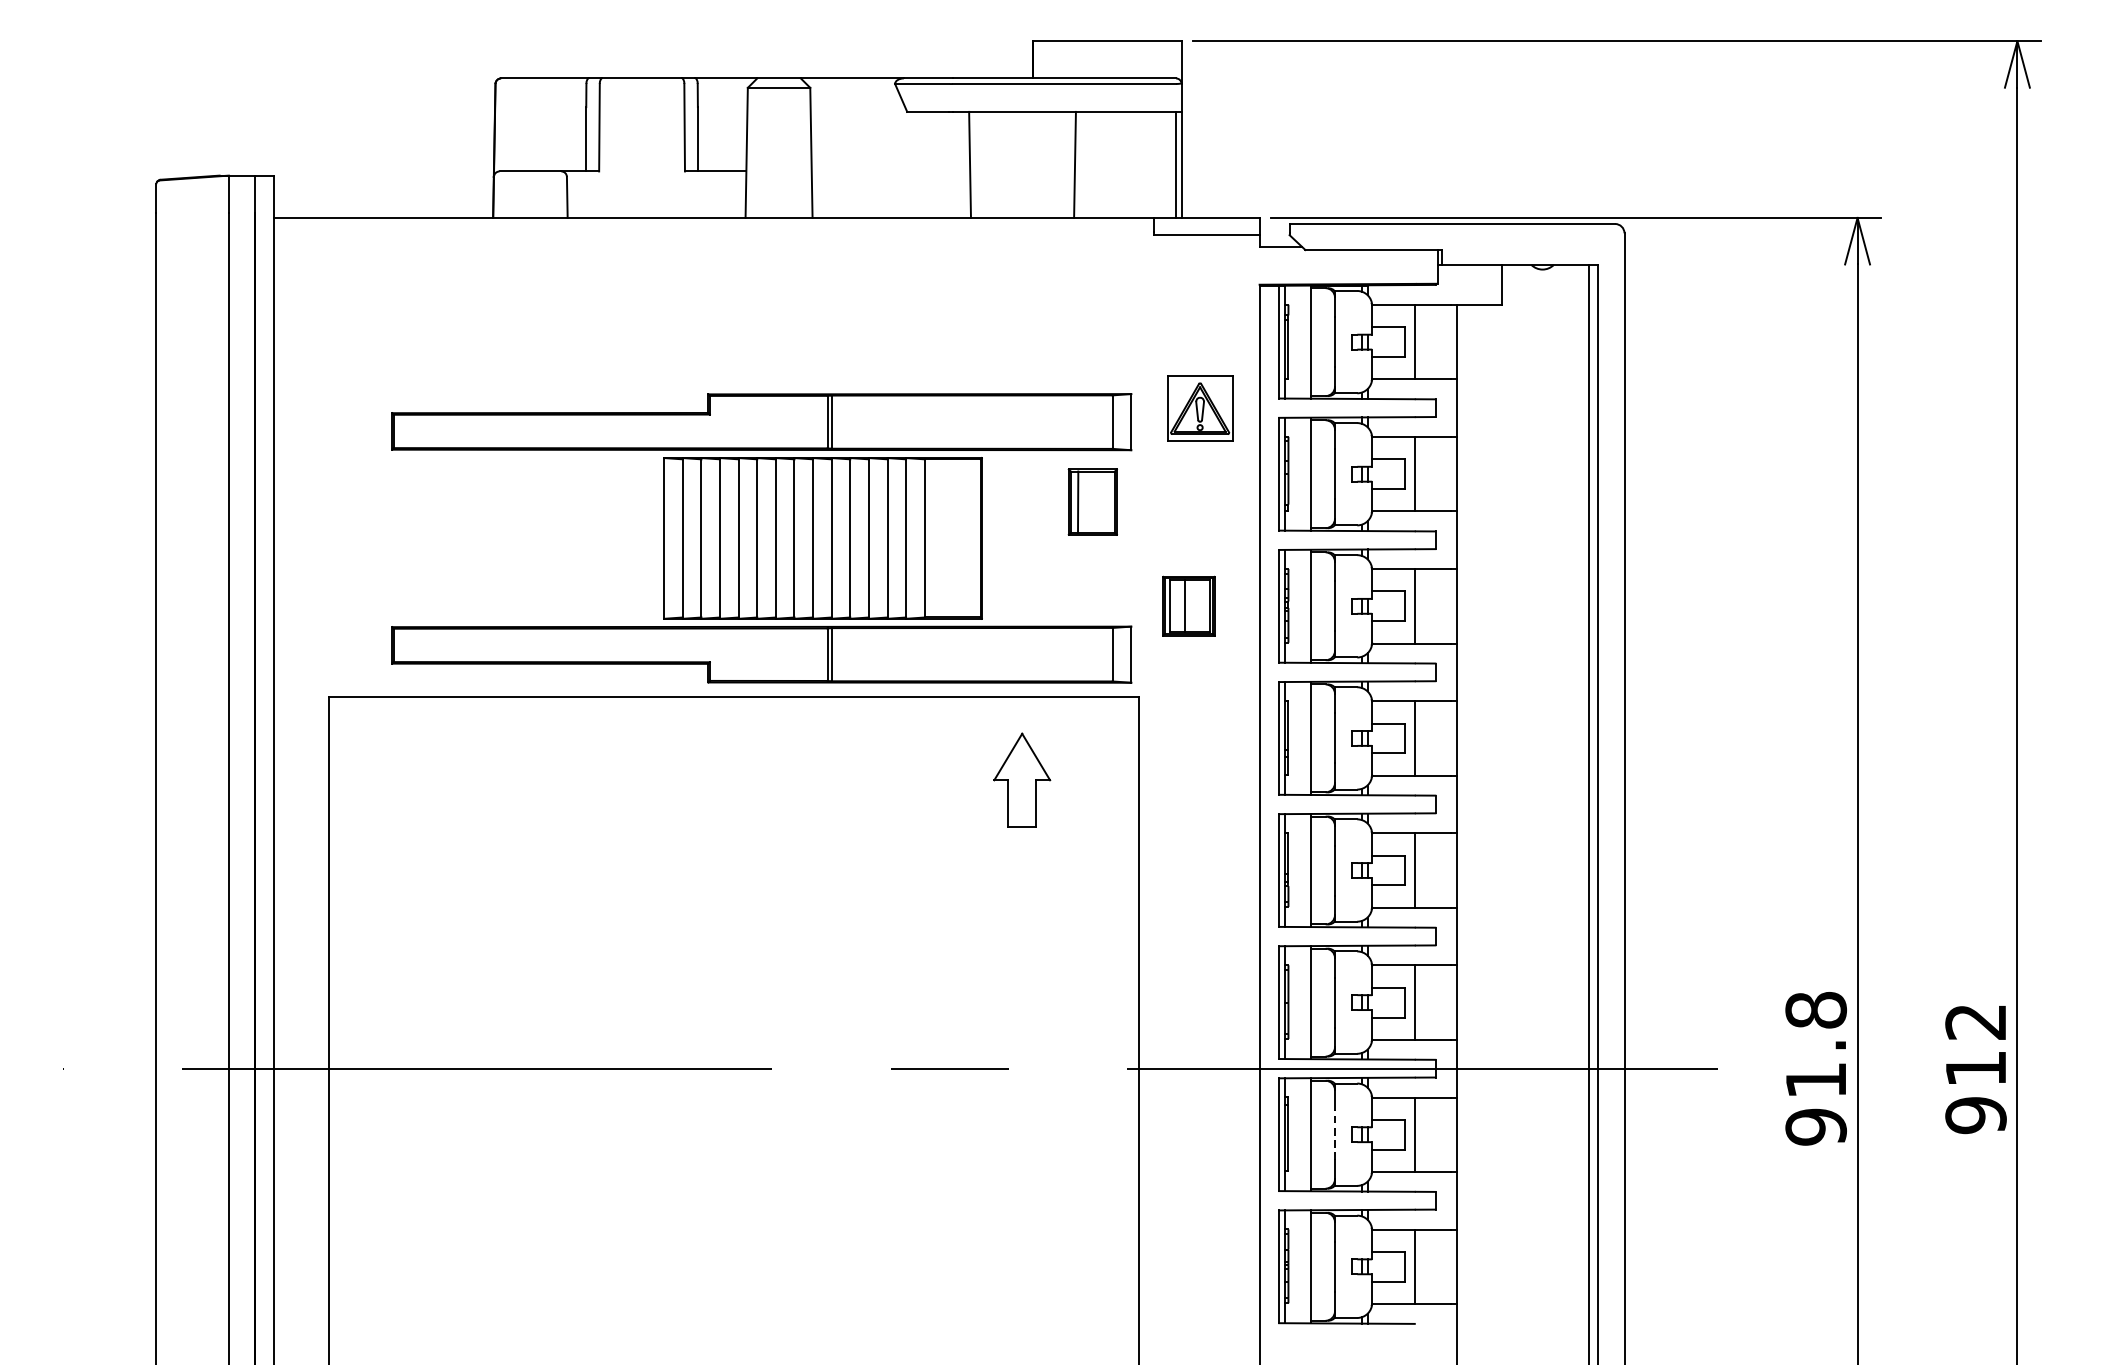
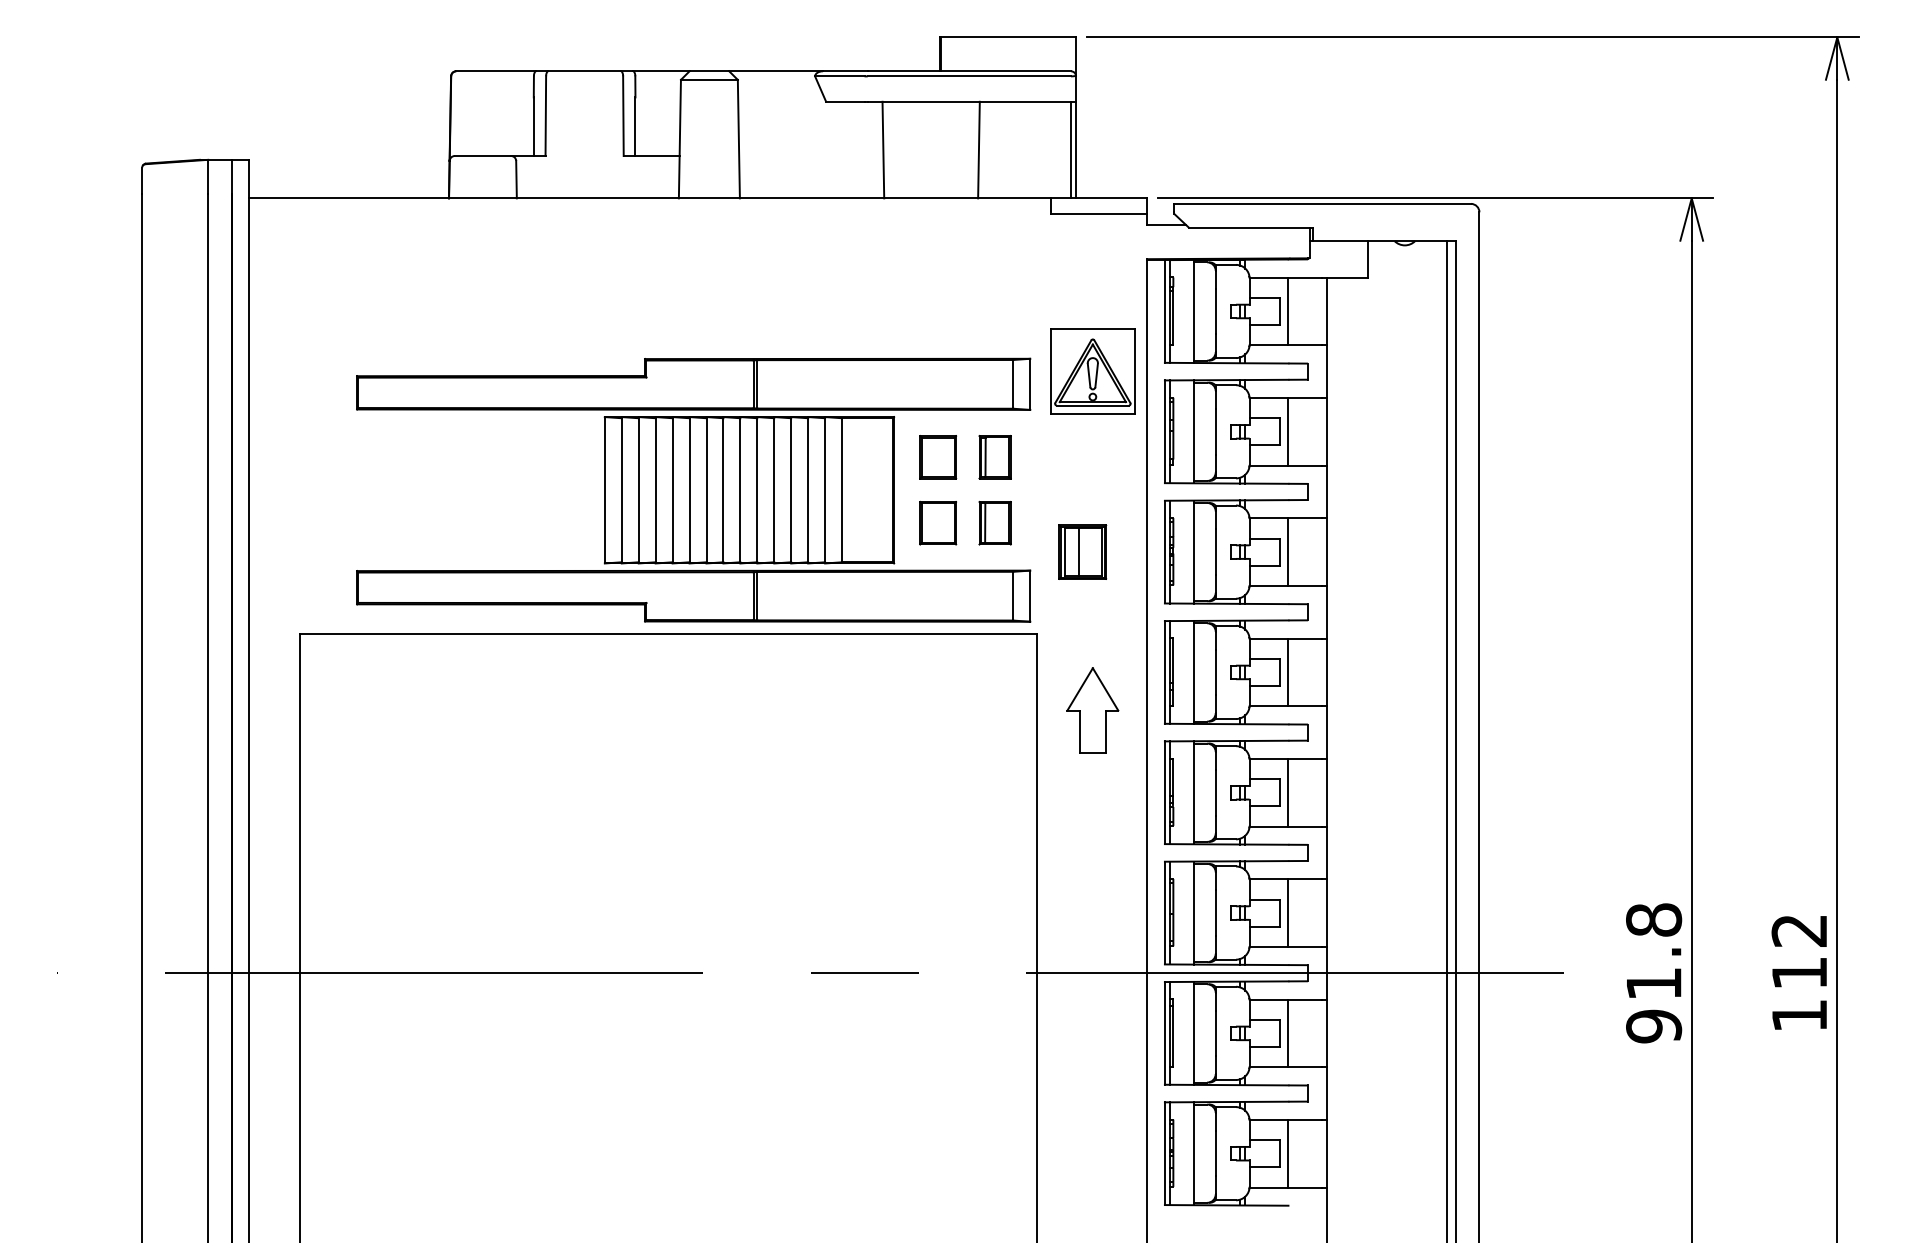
part: (1199, 408) -> (1092, 371), size x1.43
part: (1030, 502) -> (938, 457), added
part: (1092, 502) -> (994, 457), size x0.71
part: (1092, 573) -> (994, 522), added
part: (1030, 574) -> (938, 523), added
part: (1021, 780) -> (1092, 710), moved
text: (1975, 1115) -> (1799, 1015), 912 -> 112
line: (1334, 1134) -> (1215, 1033), dashed -> solid

